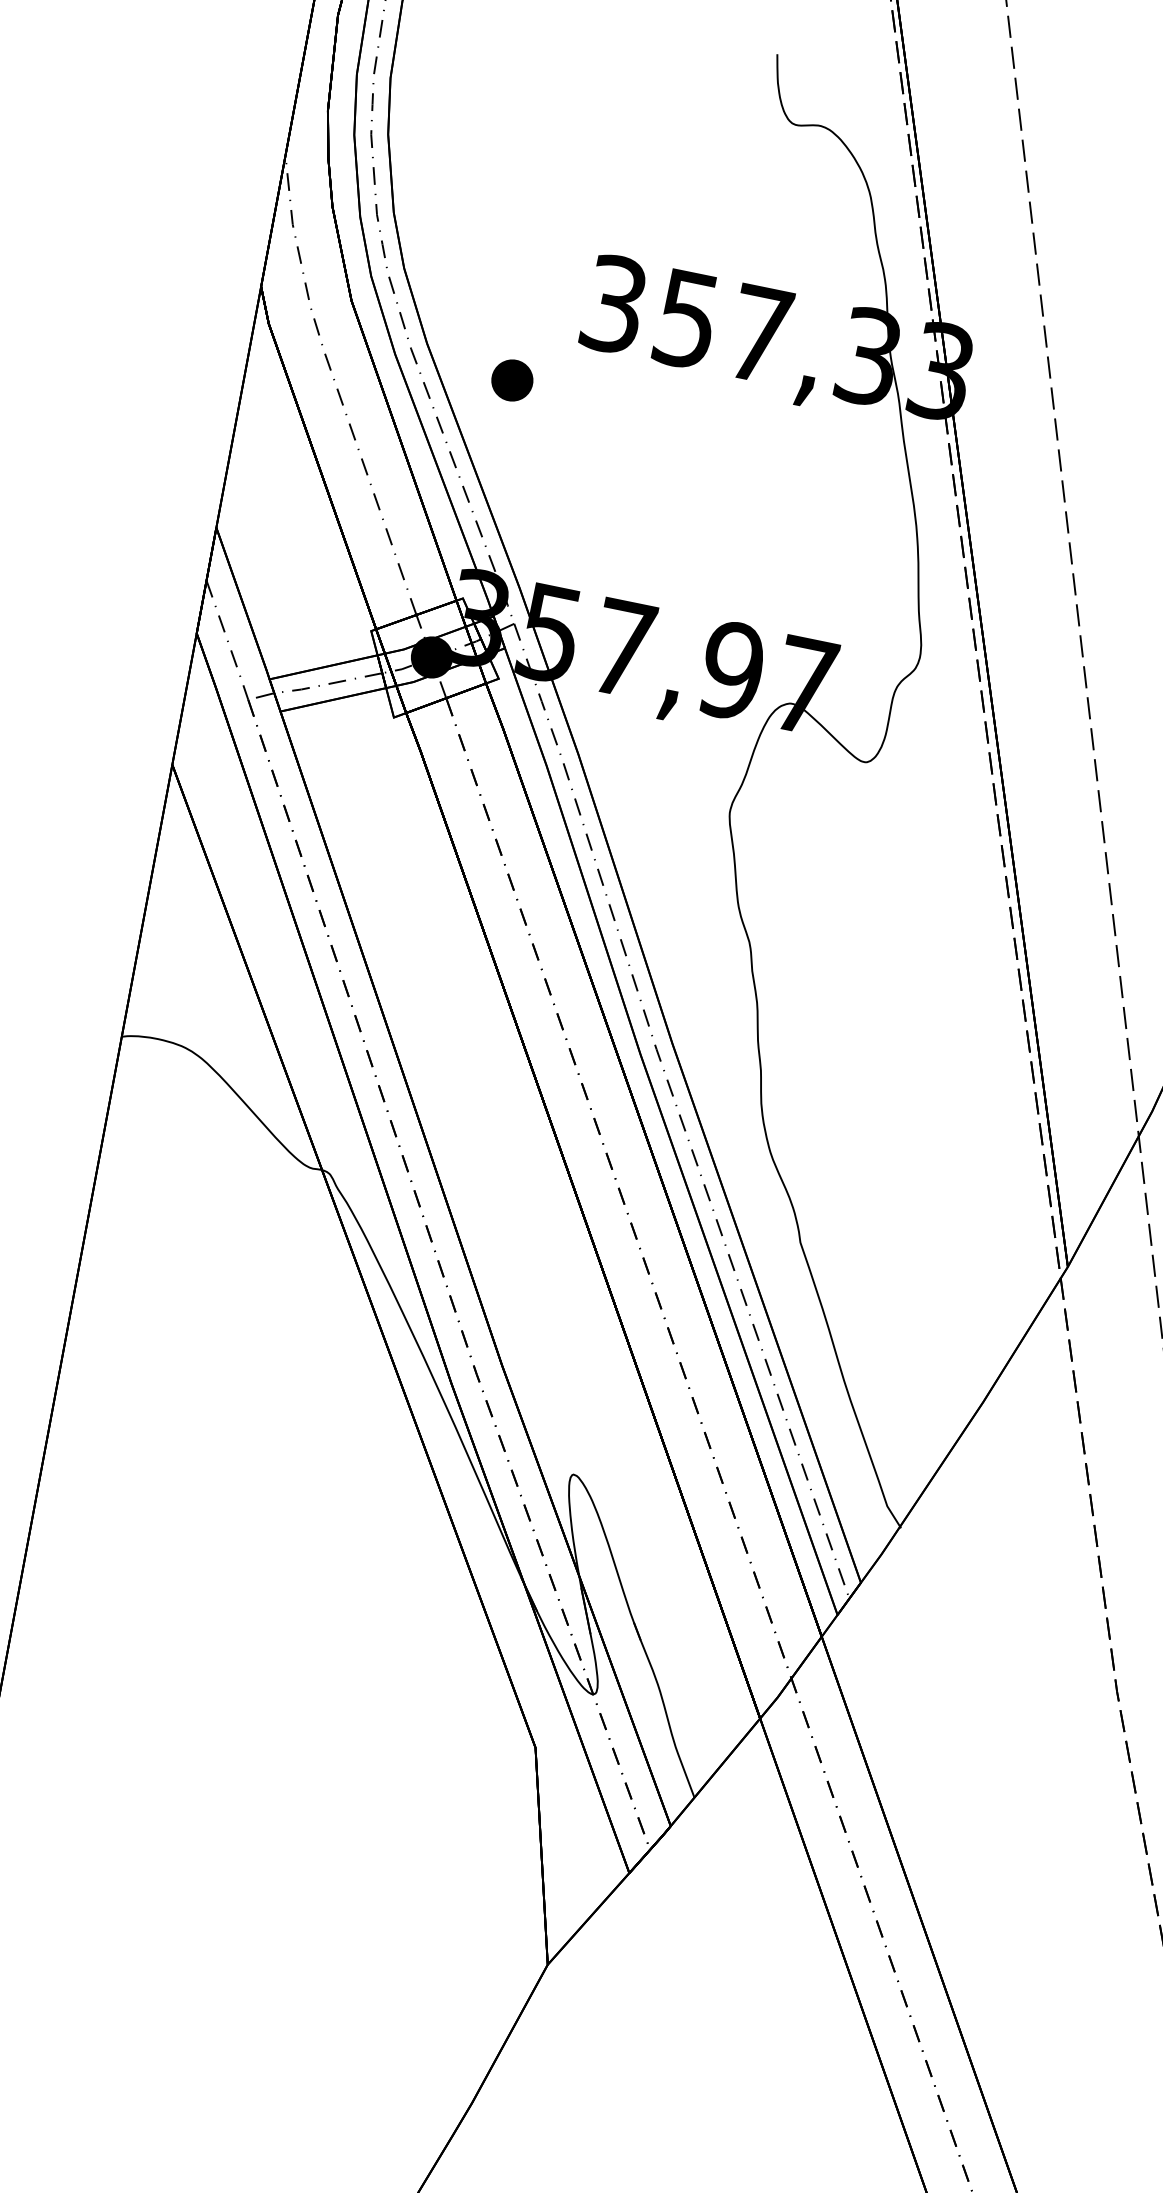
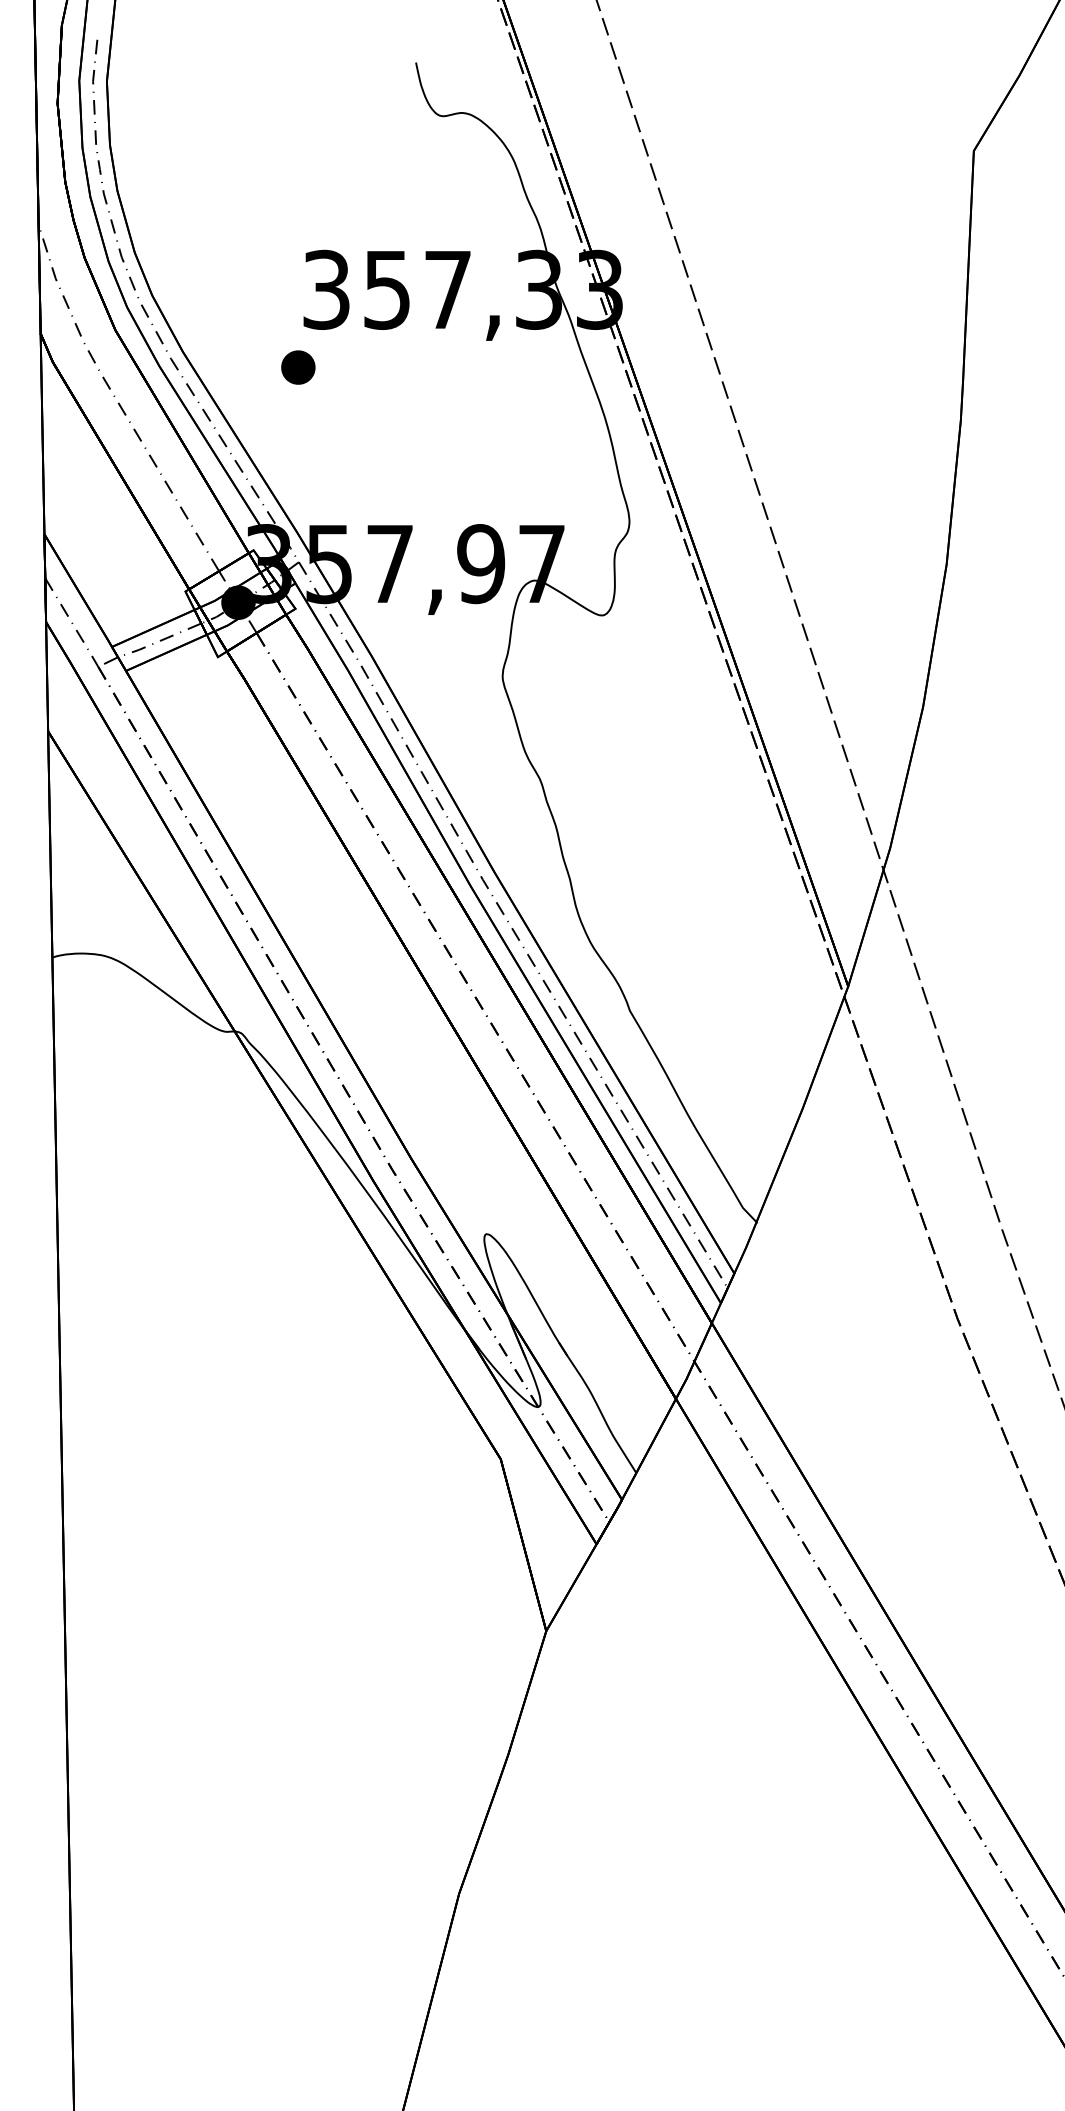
part: (512, 380) -> (298, 367), moved

